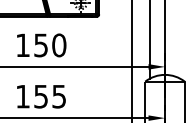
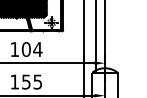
text: (49, 45) -> (31, 49), 150 -> 104

